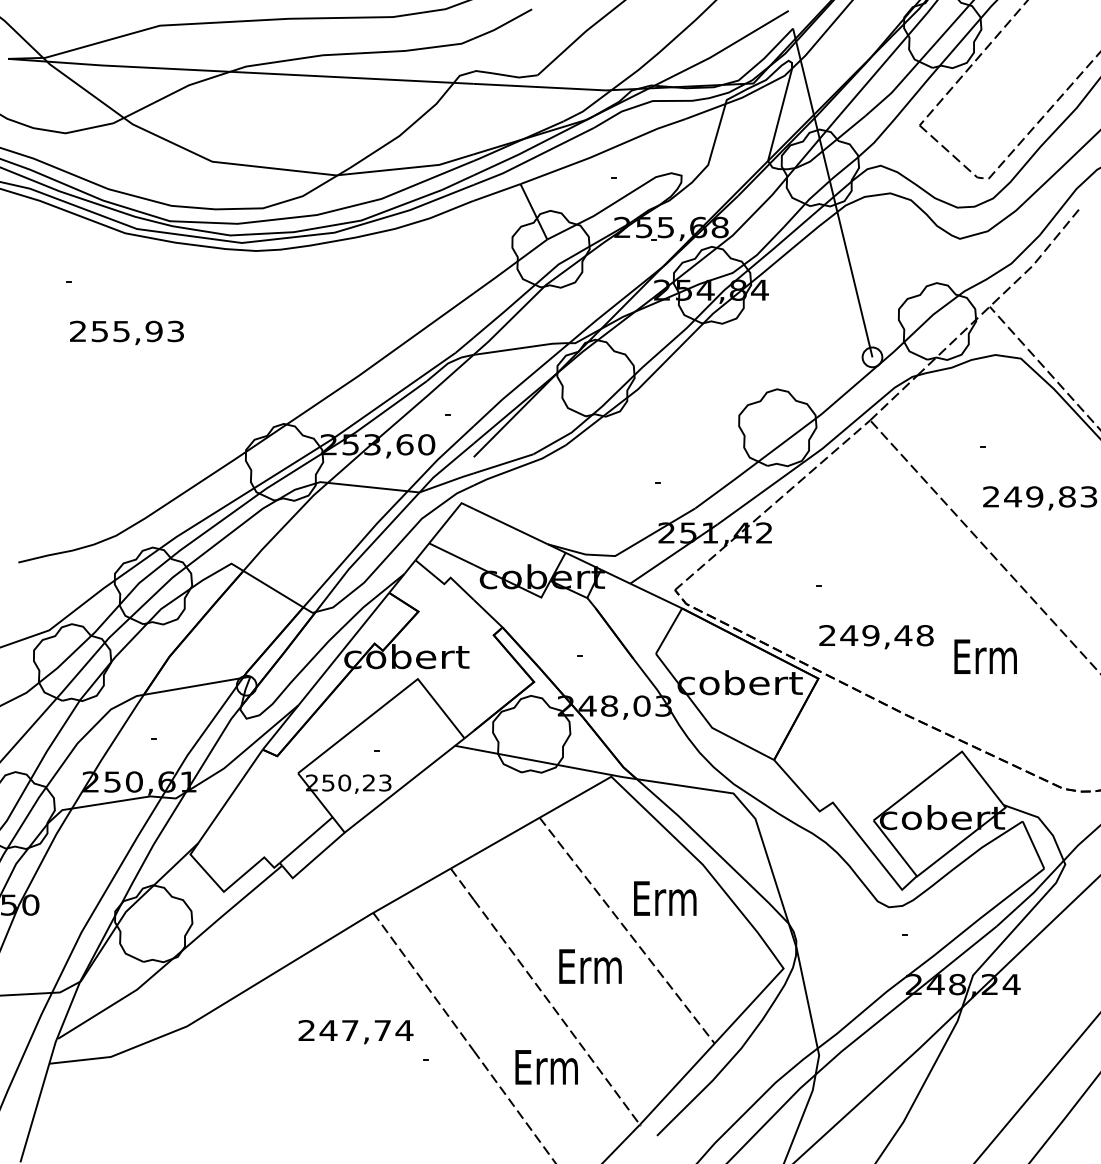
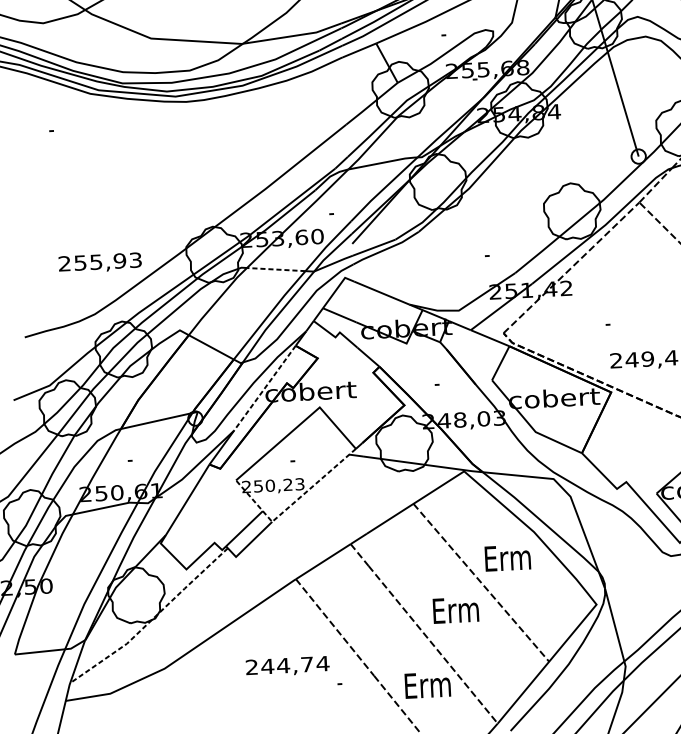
text: (126, 332) -> (99, 262), moved
line: (367, 487) -> (276, 269), solid -> dashed
line: (343, 649) -> (264, 388), solid -> dashed
line: (374, 809) -> (293, 503), solid -> dashed
line: (174, 957) -> (152, 619), solid -> dashed
text: (350, 1030) -> (283, 665), 247,74 -> 244,74

